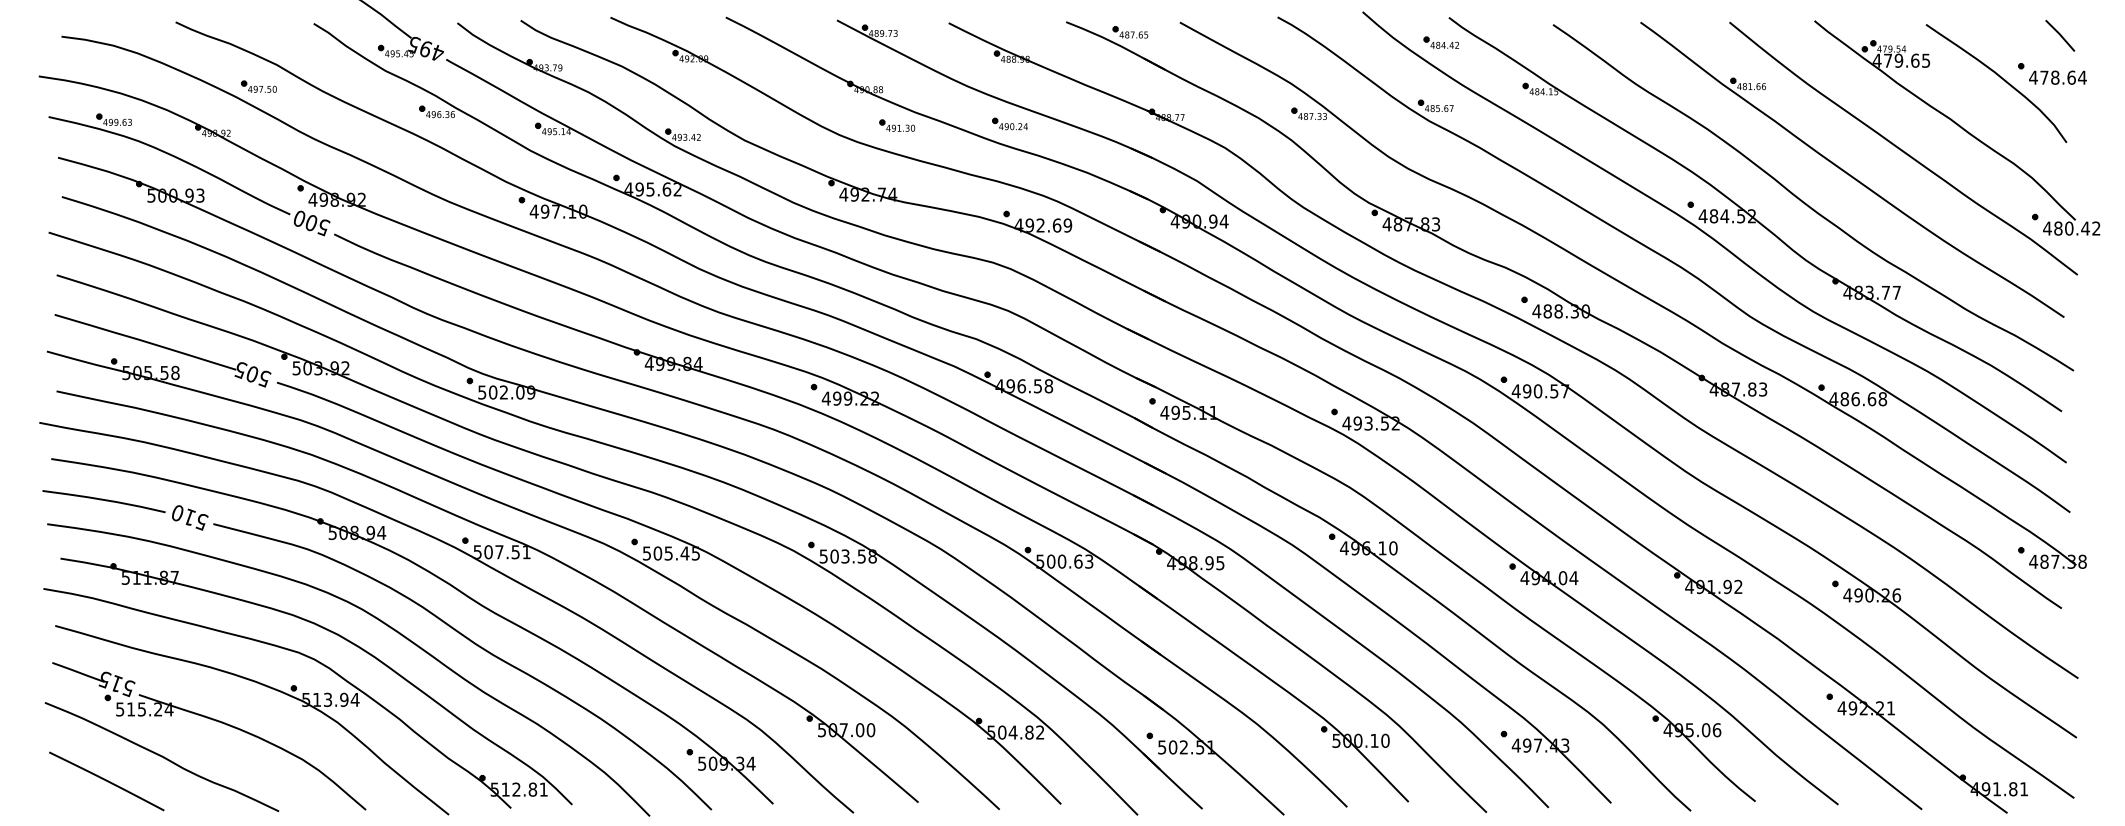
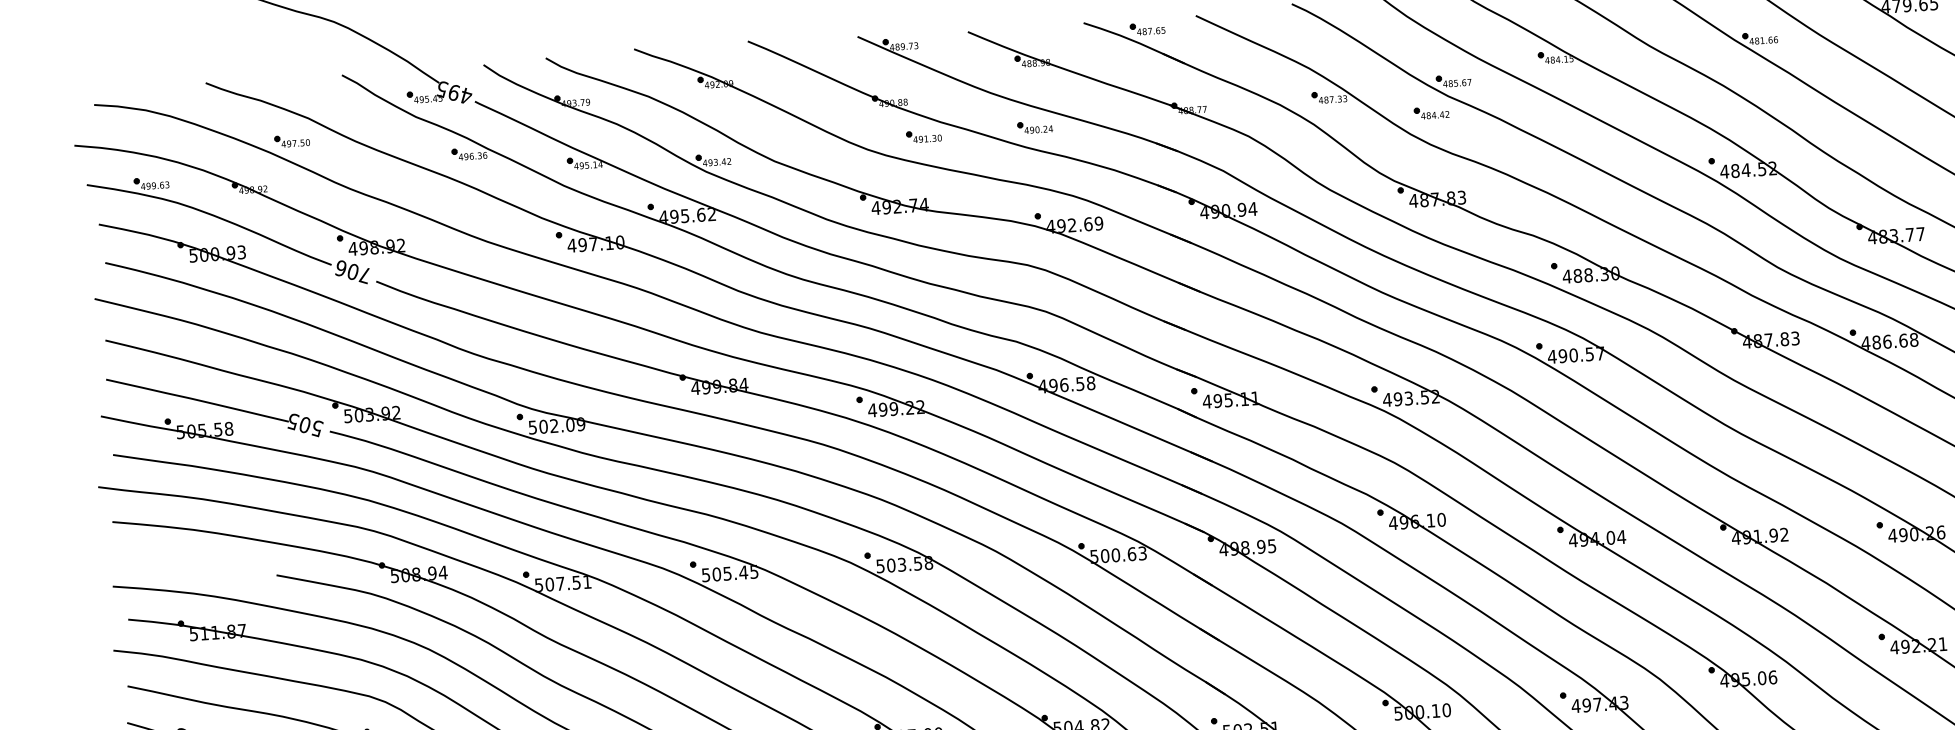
part: (1440, 42) -> (1430, 112), moved
text: (311, 223) -> (353, 272), 500 -> 706
part: (125, 510) -> (189, 567), removed

